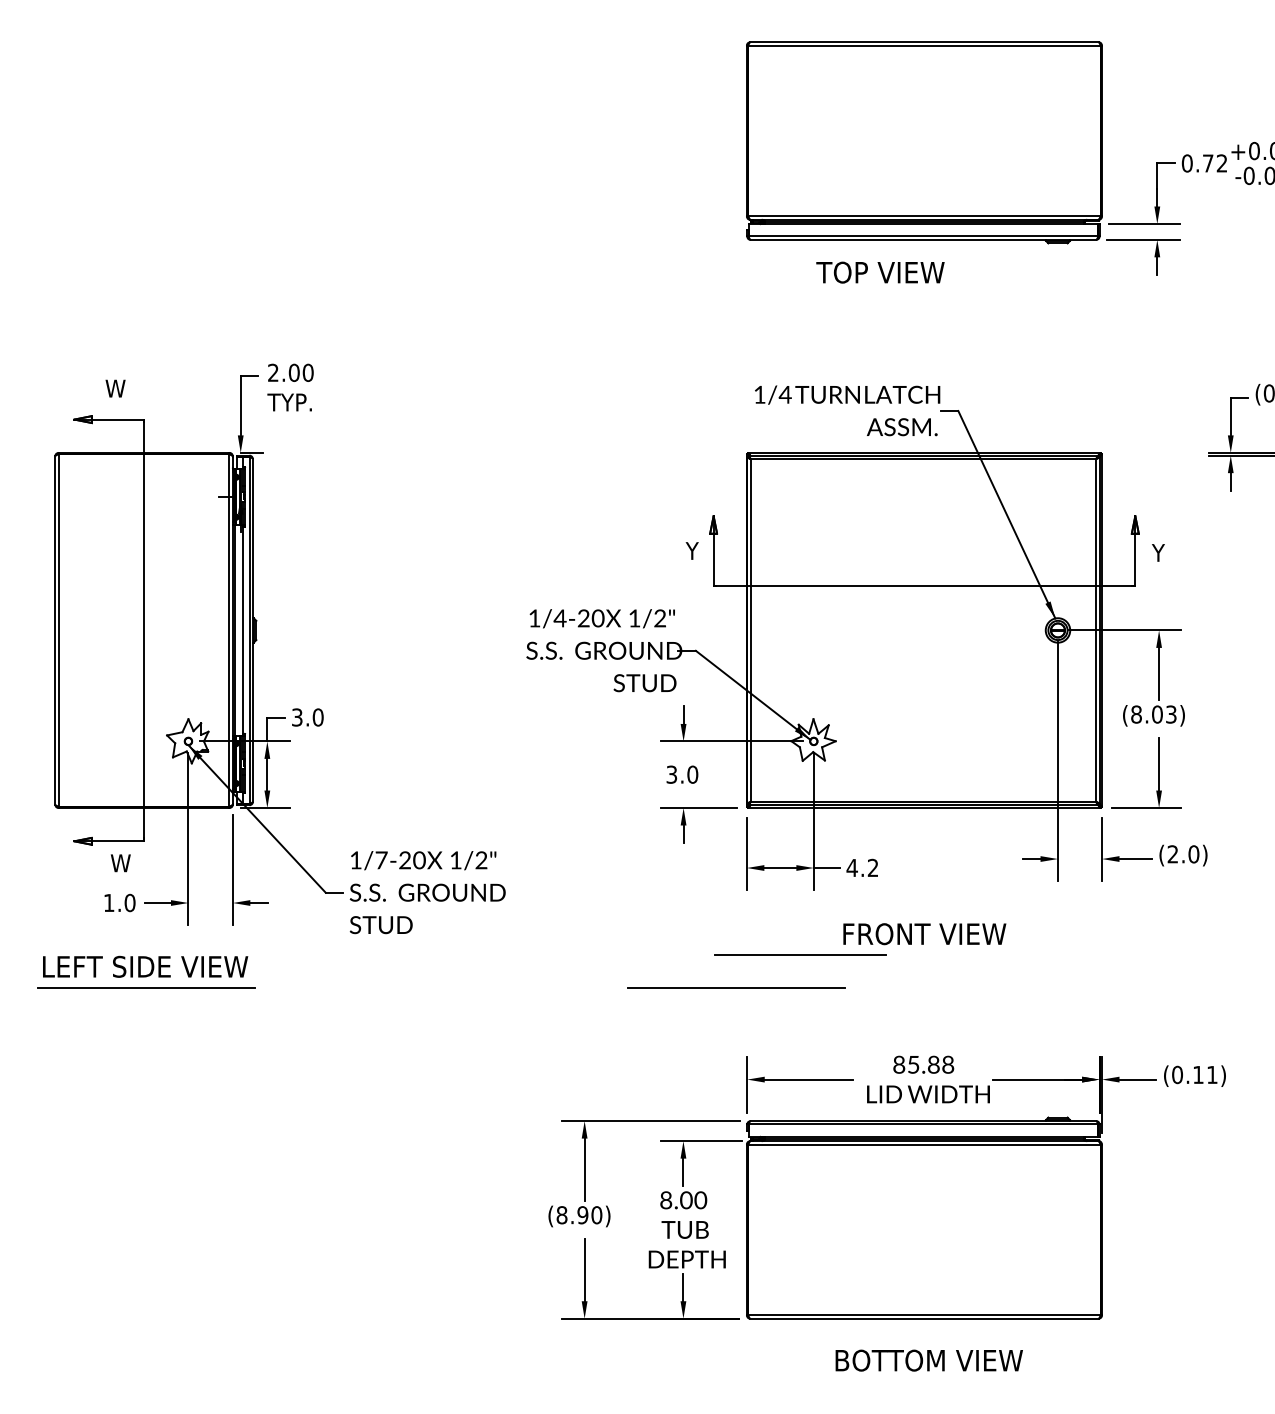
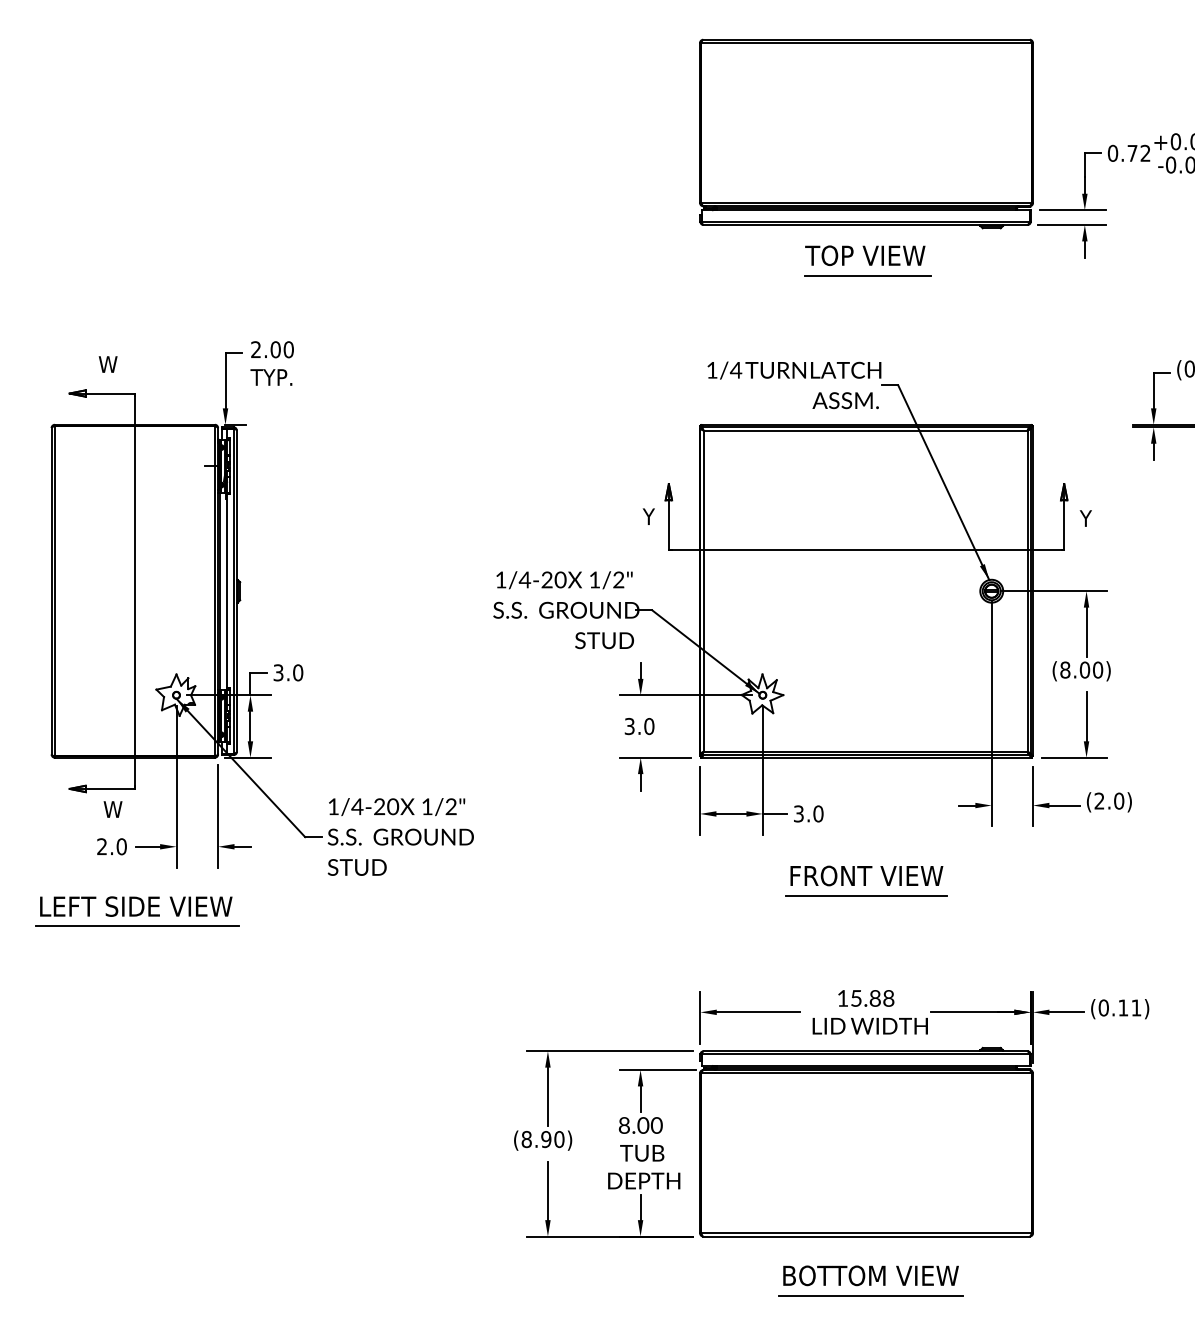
text: (880, 272) -> (865, 255), moved
line: (926, 293) -> (868, 275), added
text: (1171, 713) -> (1098, 669), (8.03) -> (8.00)
text: (381, 860) -> (357, 806), 1/7-20 -> 1/4-20
text: (862, 867) -> (808, 813), 4.2 -> 3.0
text: (108, 902) -> (101, 846), 1.0 -> 2.0
line: (800, 954) -> (866, 895), moved
line: (736, 986) -> (690, 925), removed
text: (898, 1064) -> (842, 998), 85.88 -> 15.88
line: (928, 1381) -> (870, 1295), added

